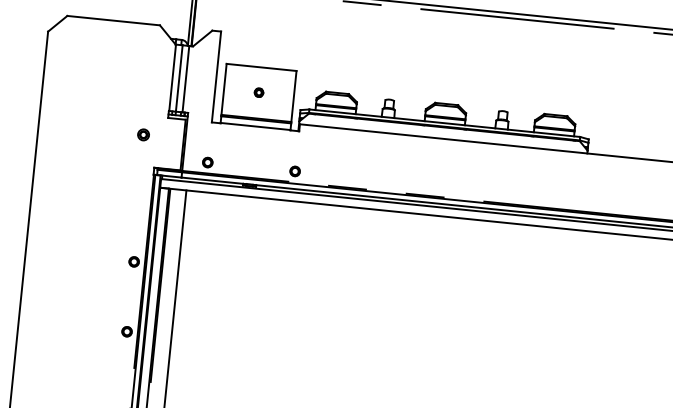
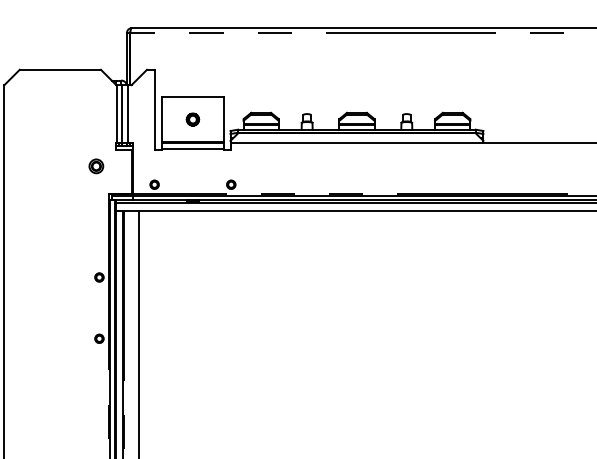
part: (258, 92) -> (192, 119), size x1.67
part: (143, 135) -> (96, 166), size x1.43

